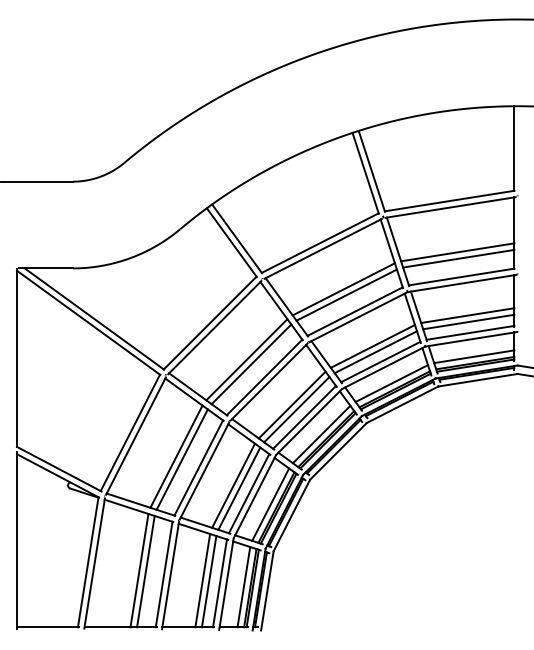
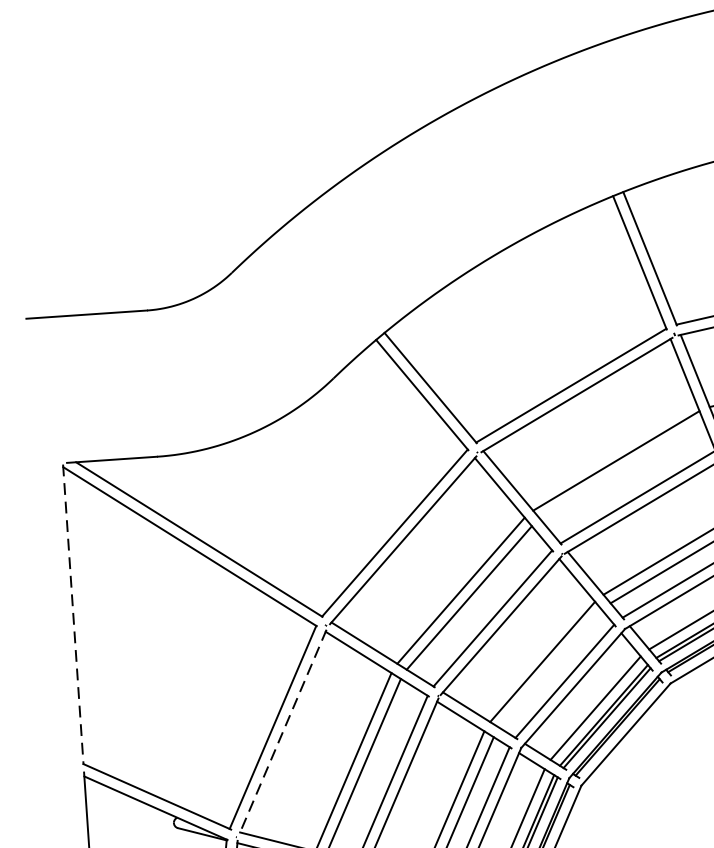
line: (346, 294) -> (621, 469), removed
line: (17, 358) -> (74, 614), solid -> dashed
line: (296, 409) -> (550, 668), removed
line: (136, 436) -> (283, 732), solid -> dashed

